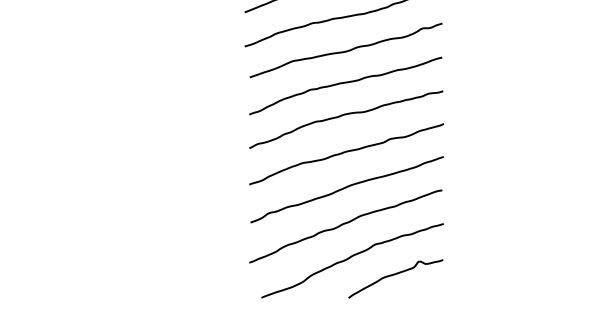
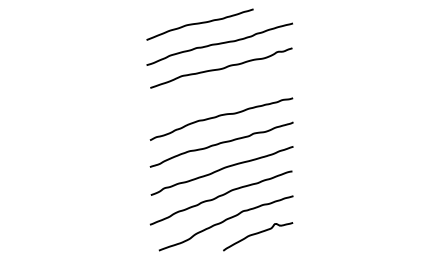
curve: (344, 83) -> (220, 92), removed

